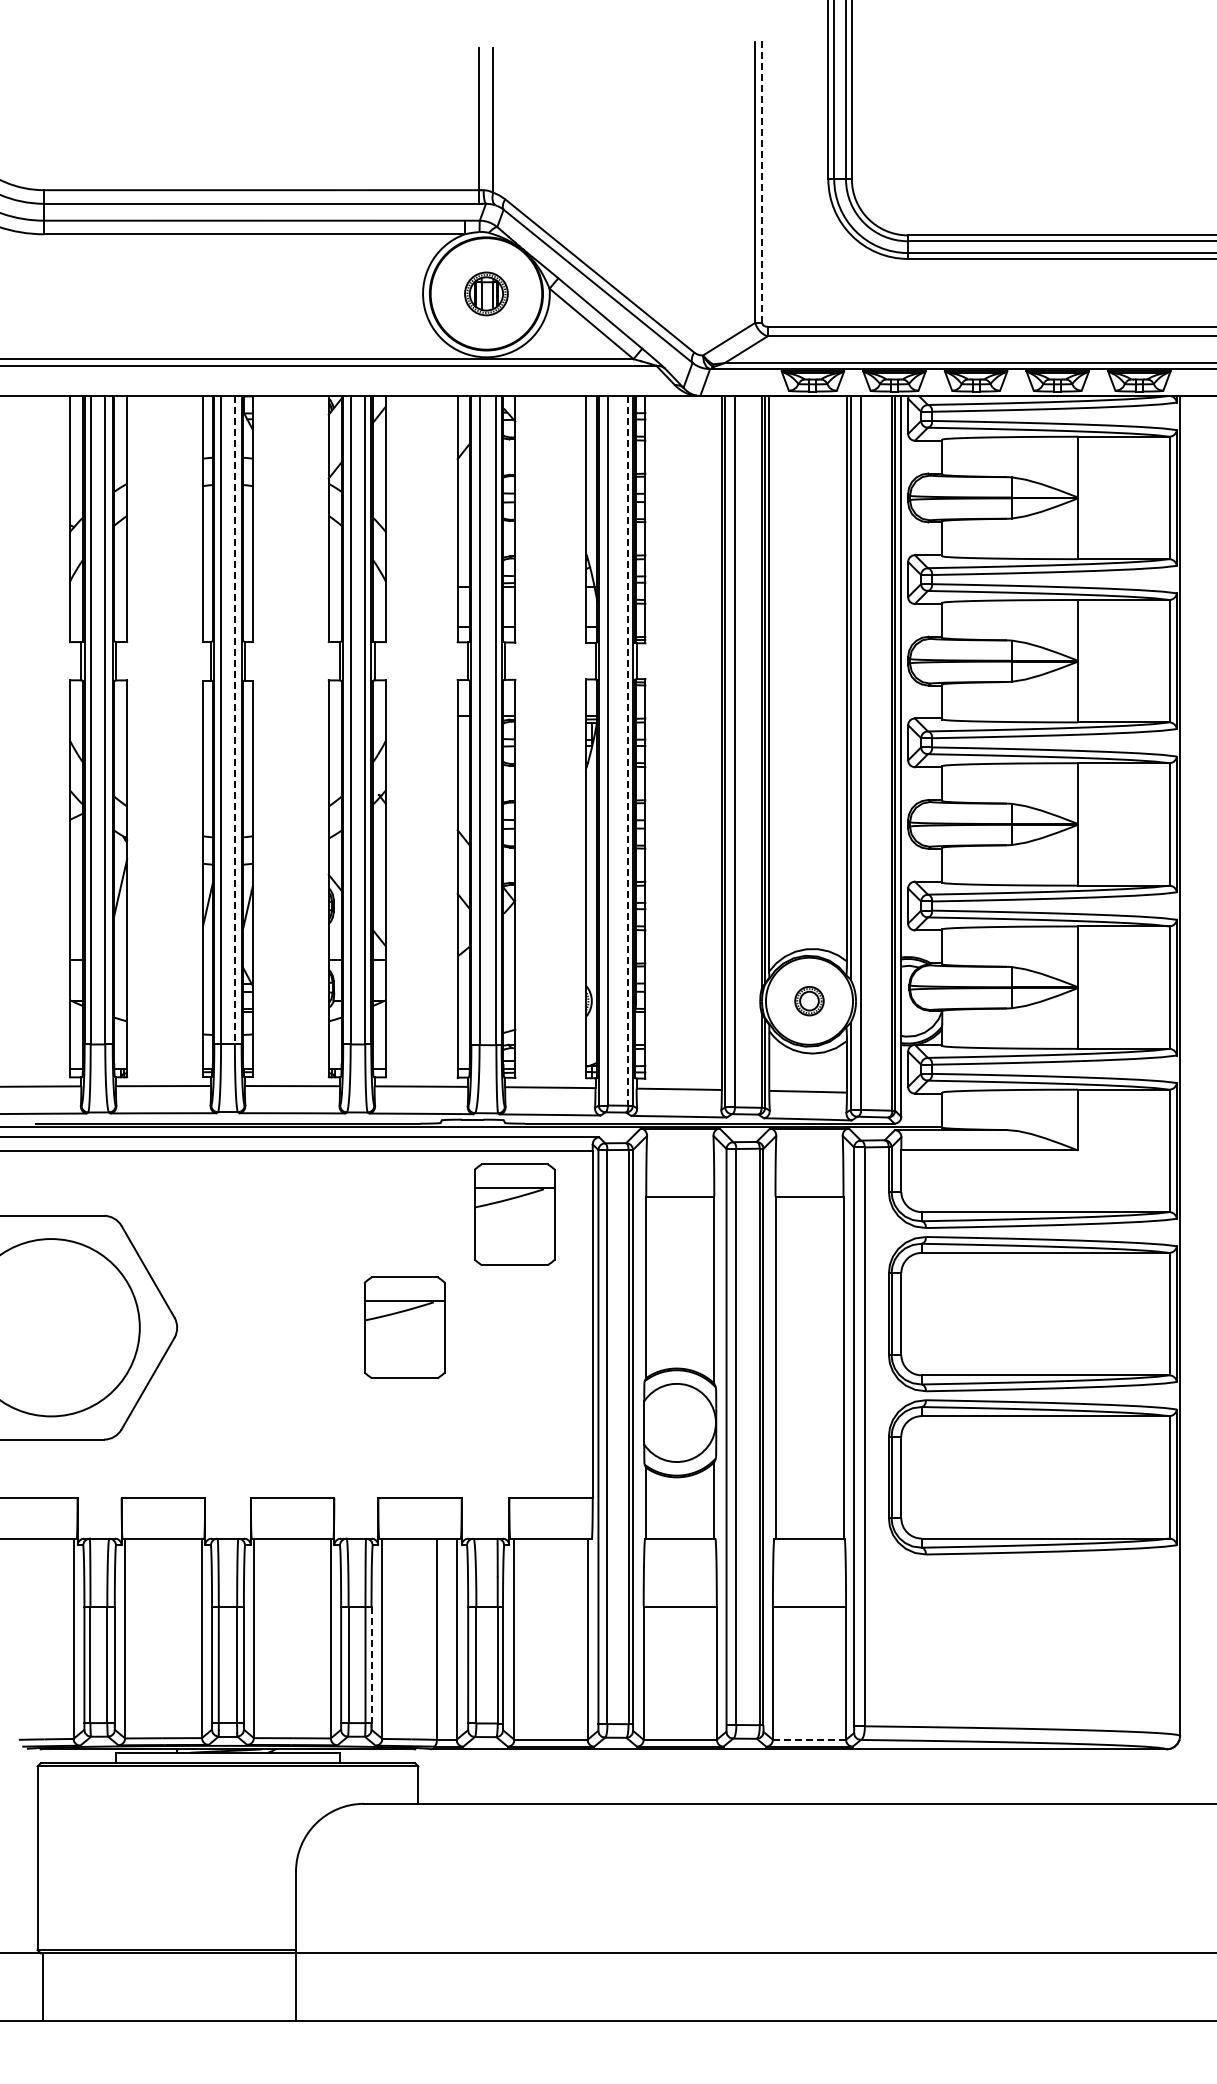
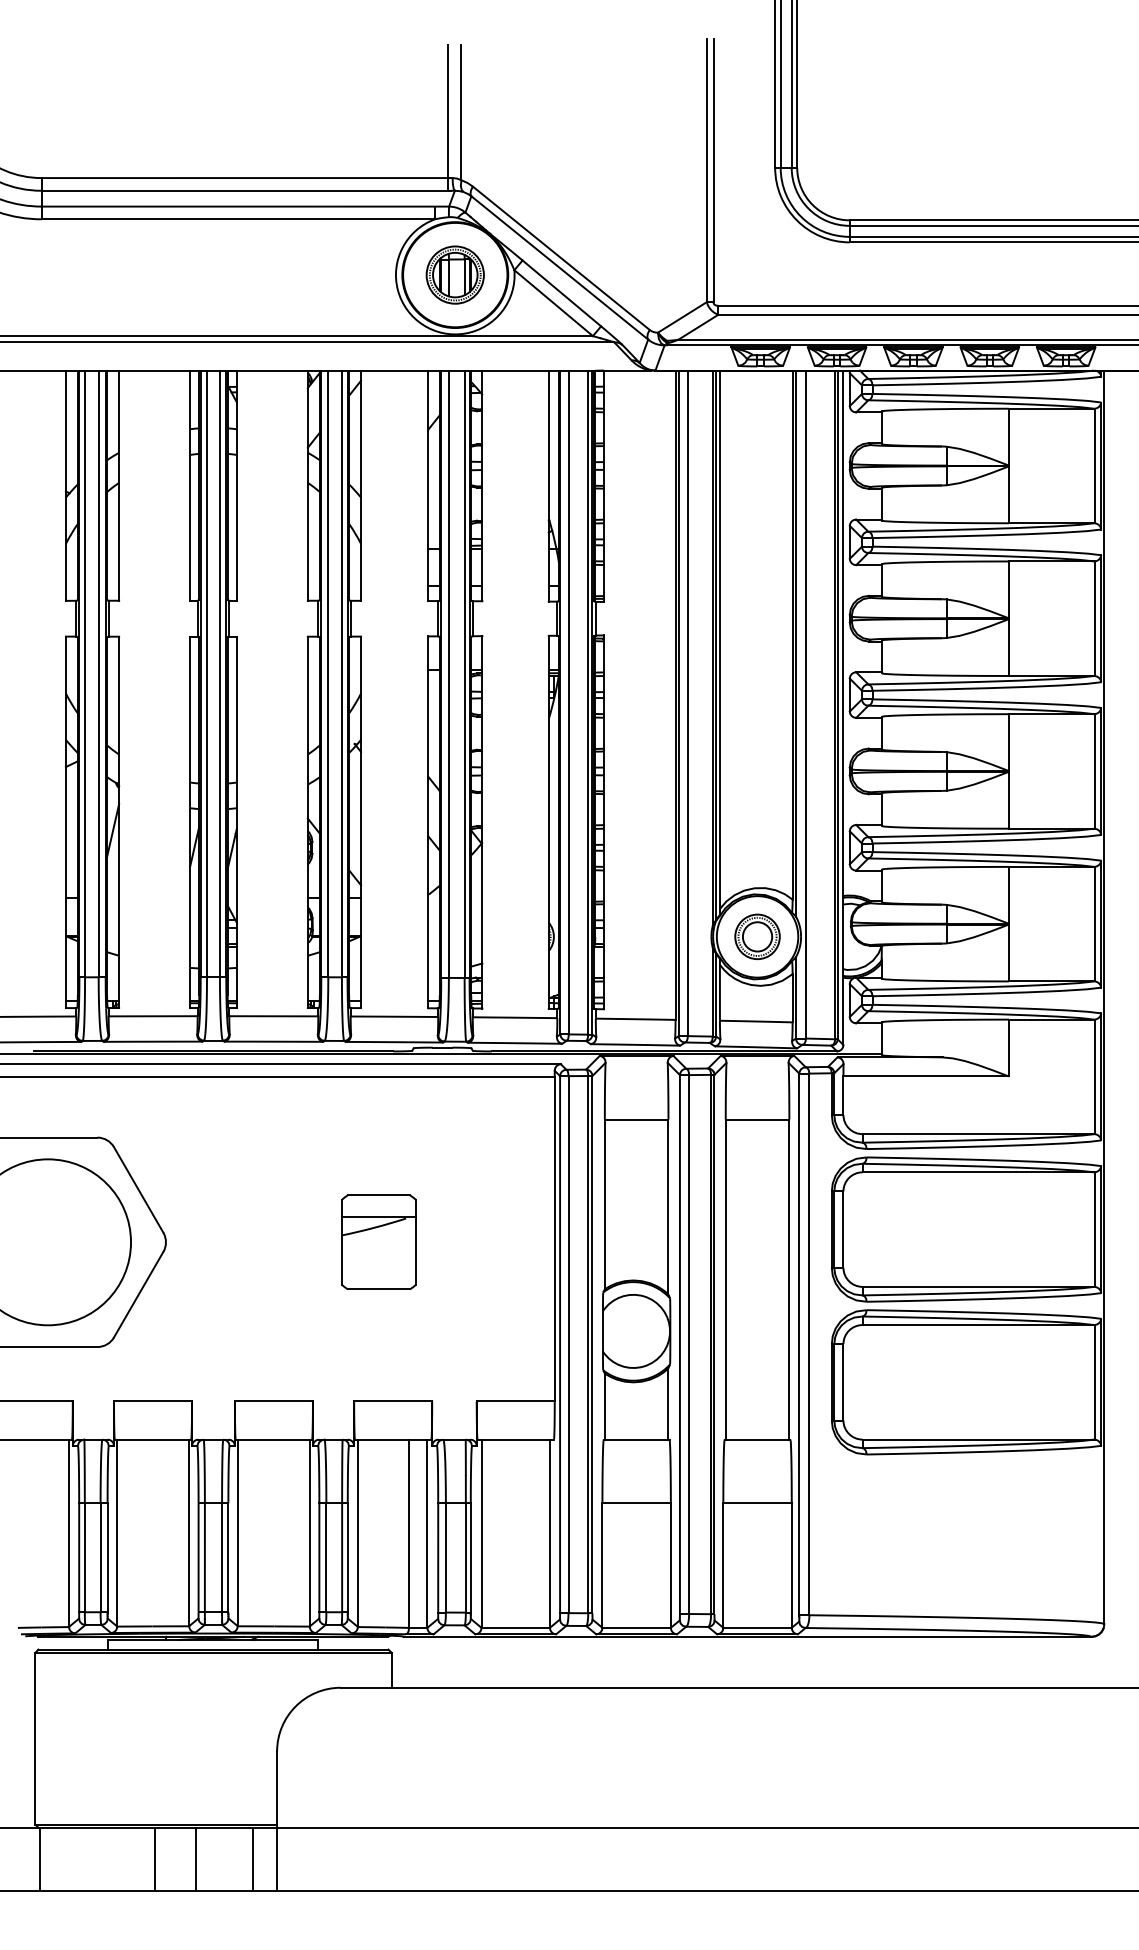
line: (762, 182) -> (713, 170), dashed -> solid
part: (486, 293) -> (455, 274), size x1.43
line: (234, 720) -> (219, 674), dashed -> solid
line: (628, 750) -> (588, 702), dashed -> solid
part: (809, 1000) -> (757, 936), size x1.67
part: (514, 1214) -> (481, 1136), removed
line: (371, 1665) -> (347, 1558), dashed -> solid
line: (809, 1739) -> (757, 1627), dashed -> solid
line: (165, 1987) -> (155, 1859), added
line: (209, 1987) -> (196, 1859), added
line: (270, 1987) -> (253, 1859), added

